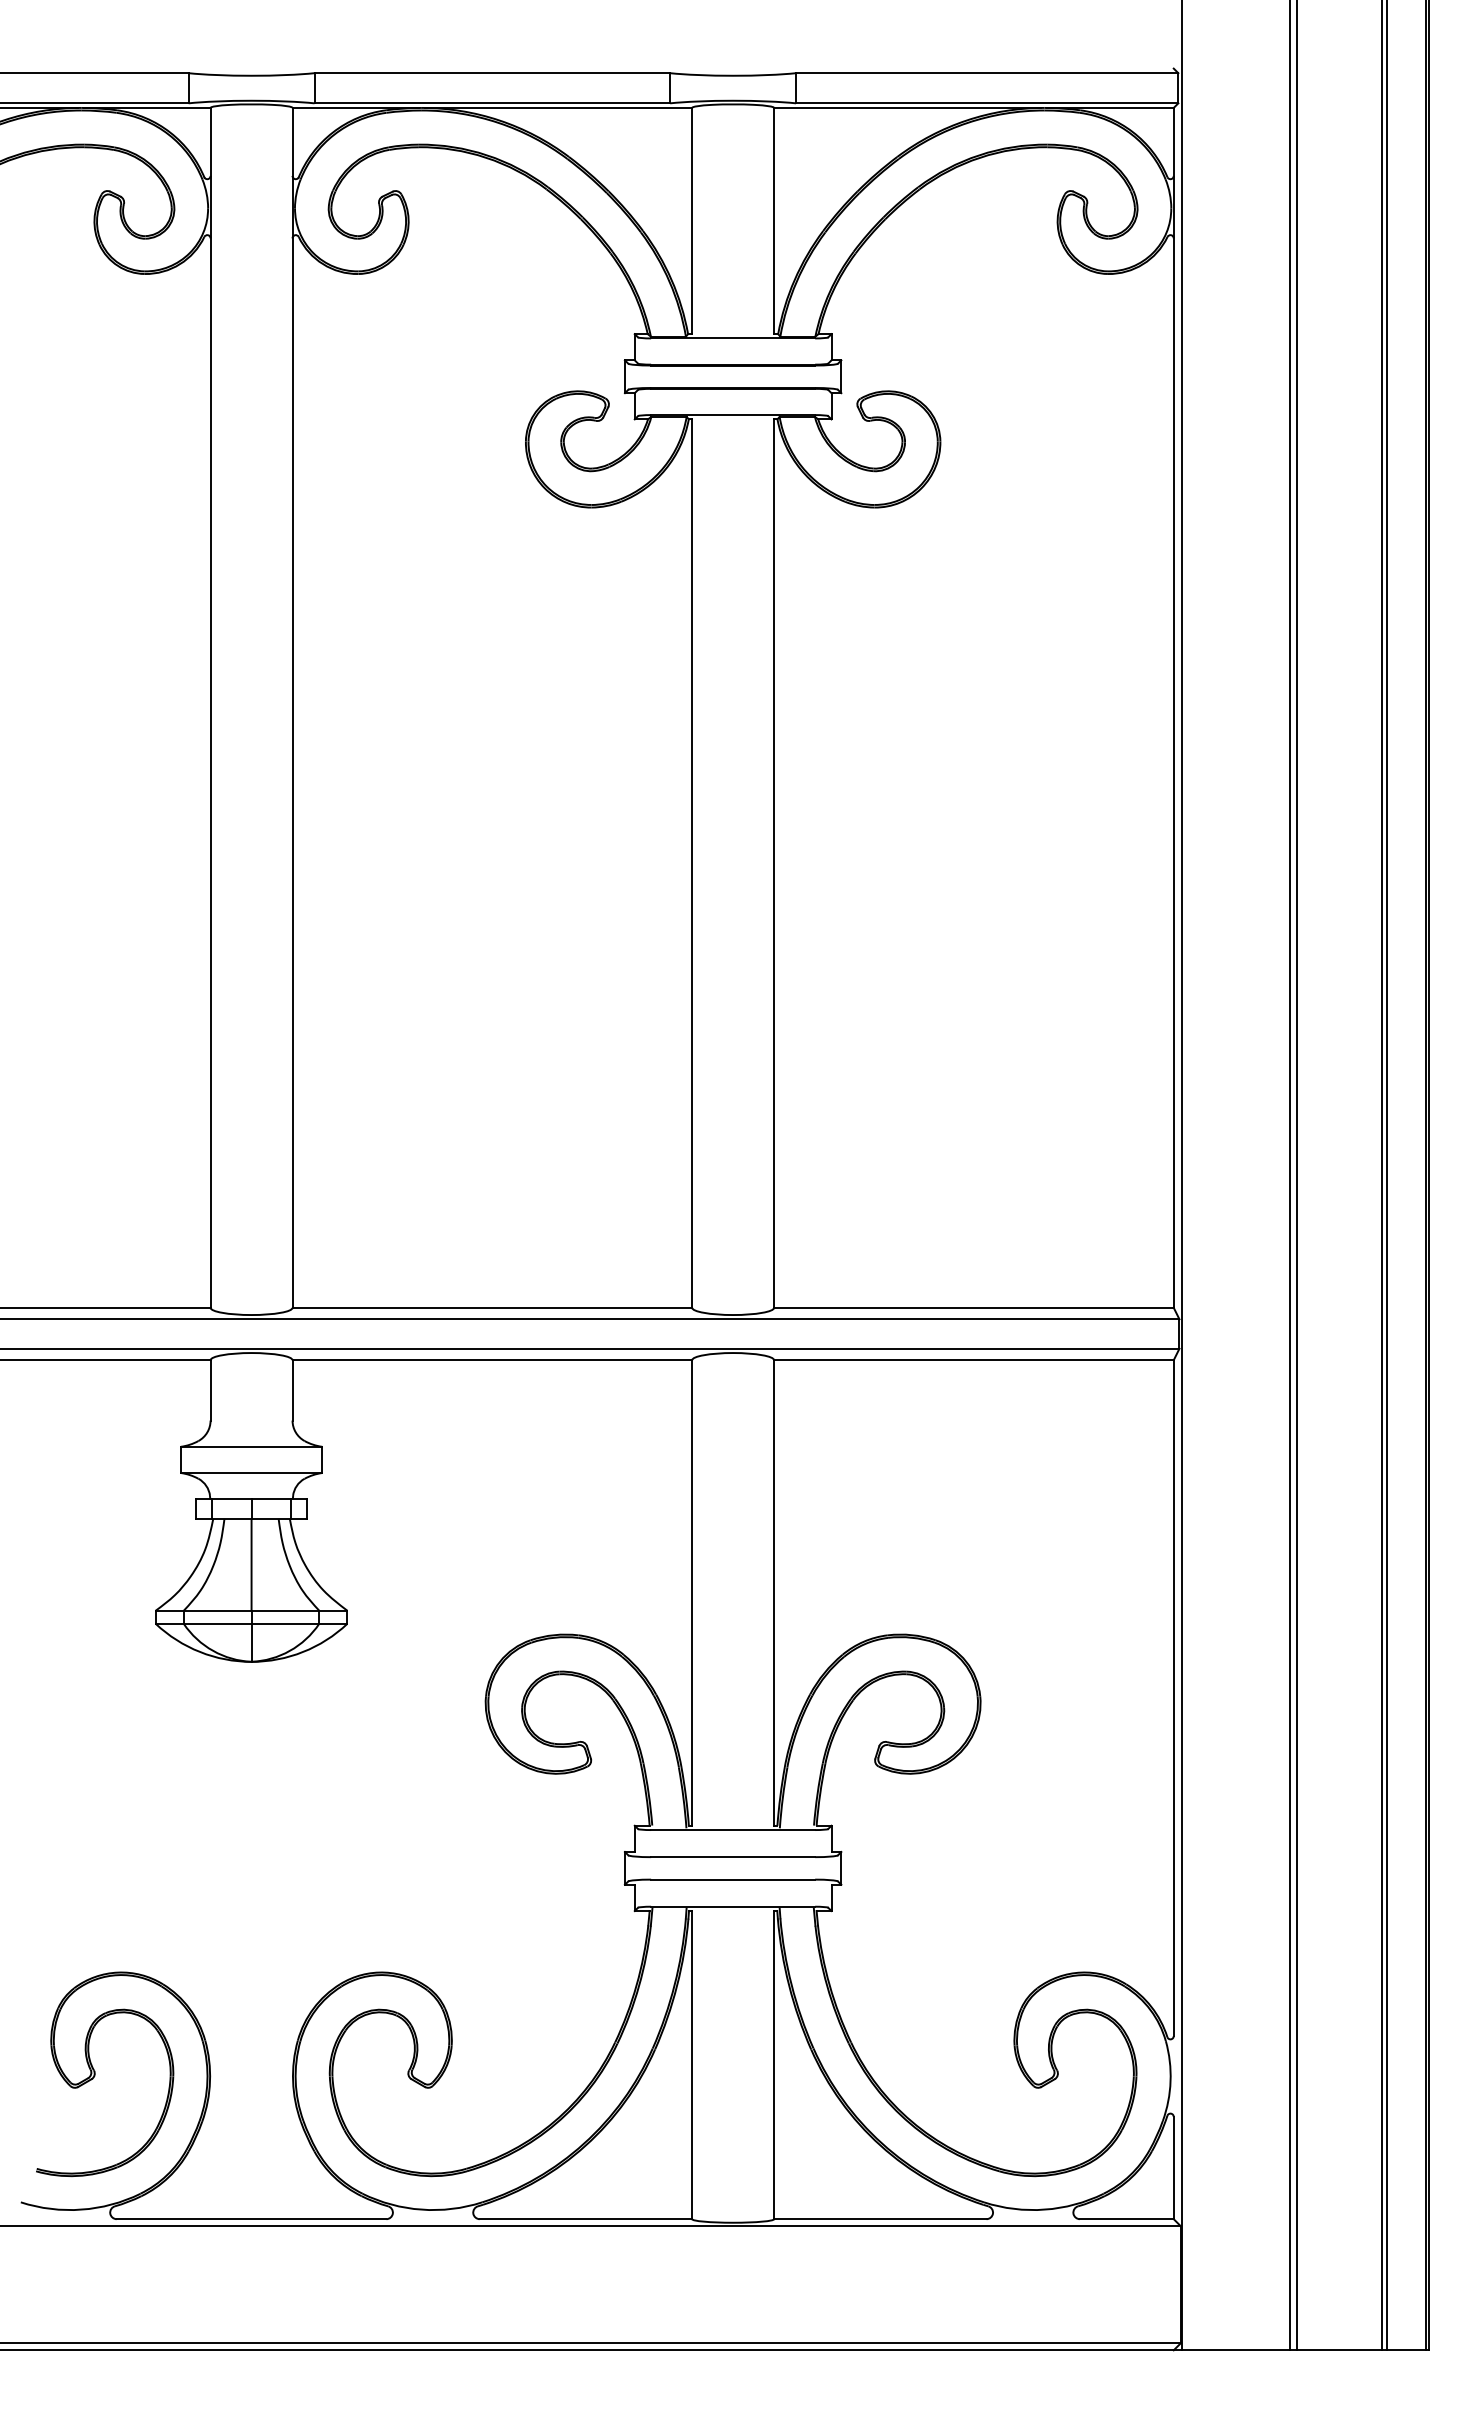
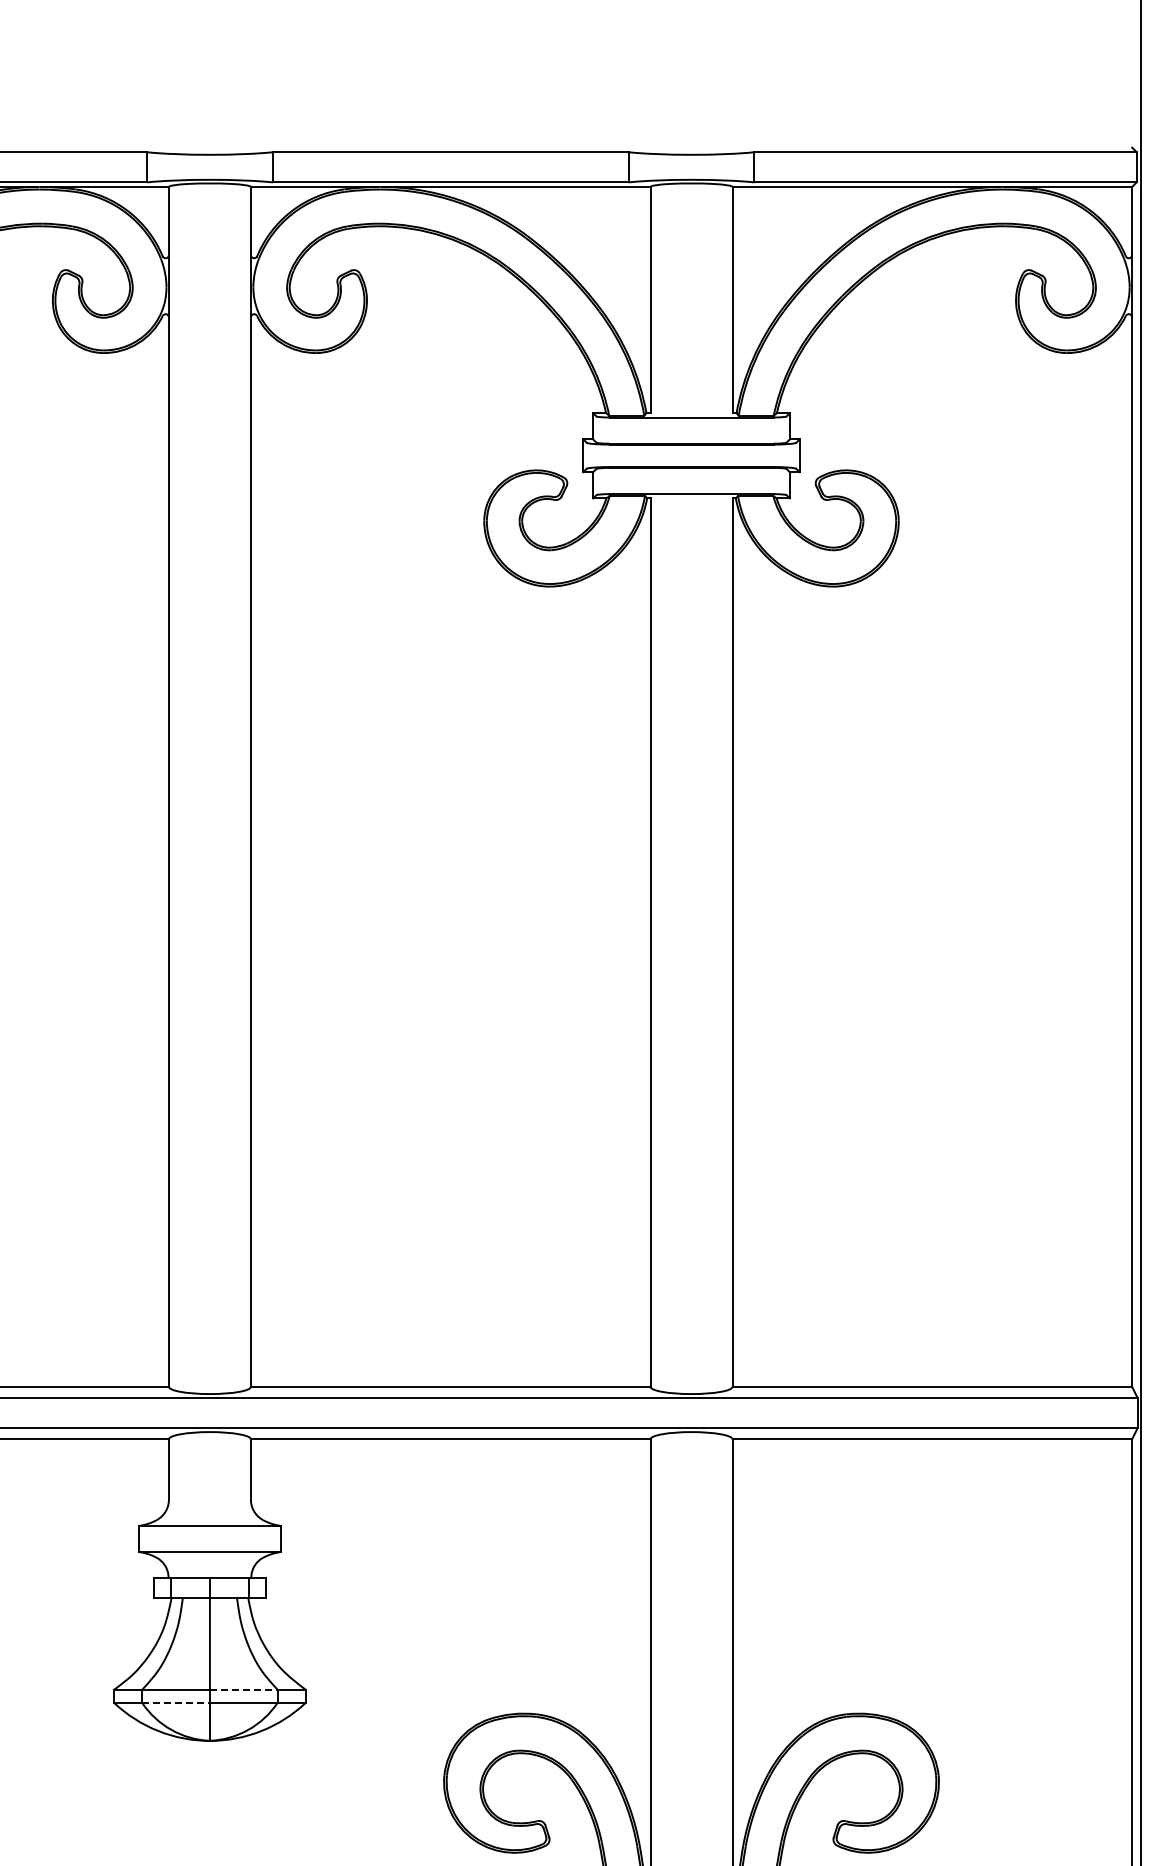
line: (285, 1610) -> (243, 1689), solid -> dashed
line: (217, 1623) -> (175, 1702), solid -> dashed

